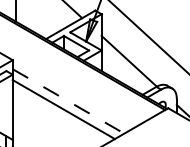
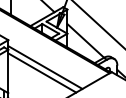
line: (68, 101) -> (45, 67), dashed -> solid

